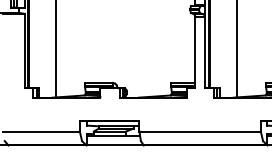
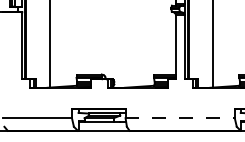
line: (200, 131) -> (180, 118), solid -> dashed

